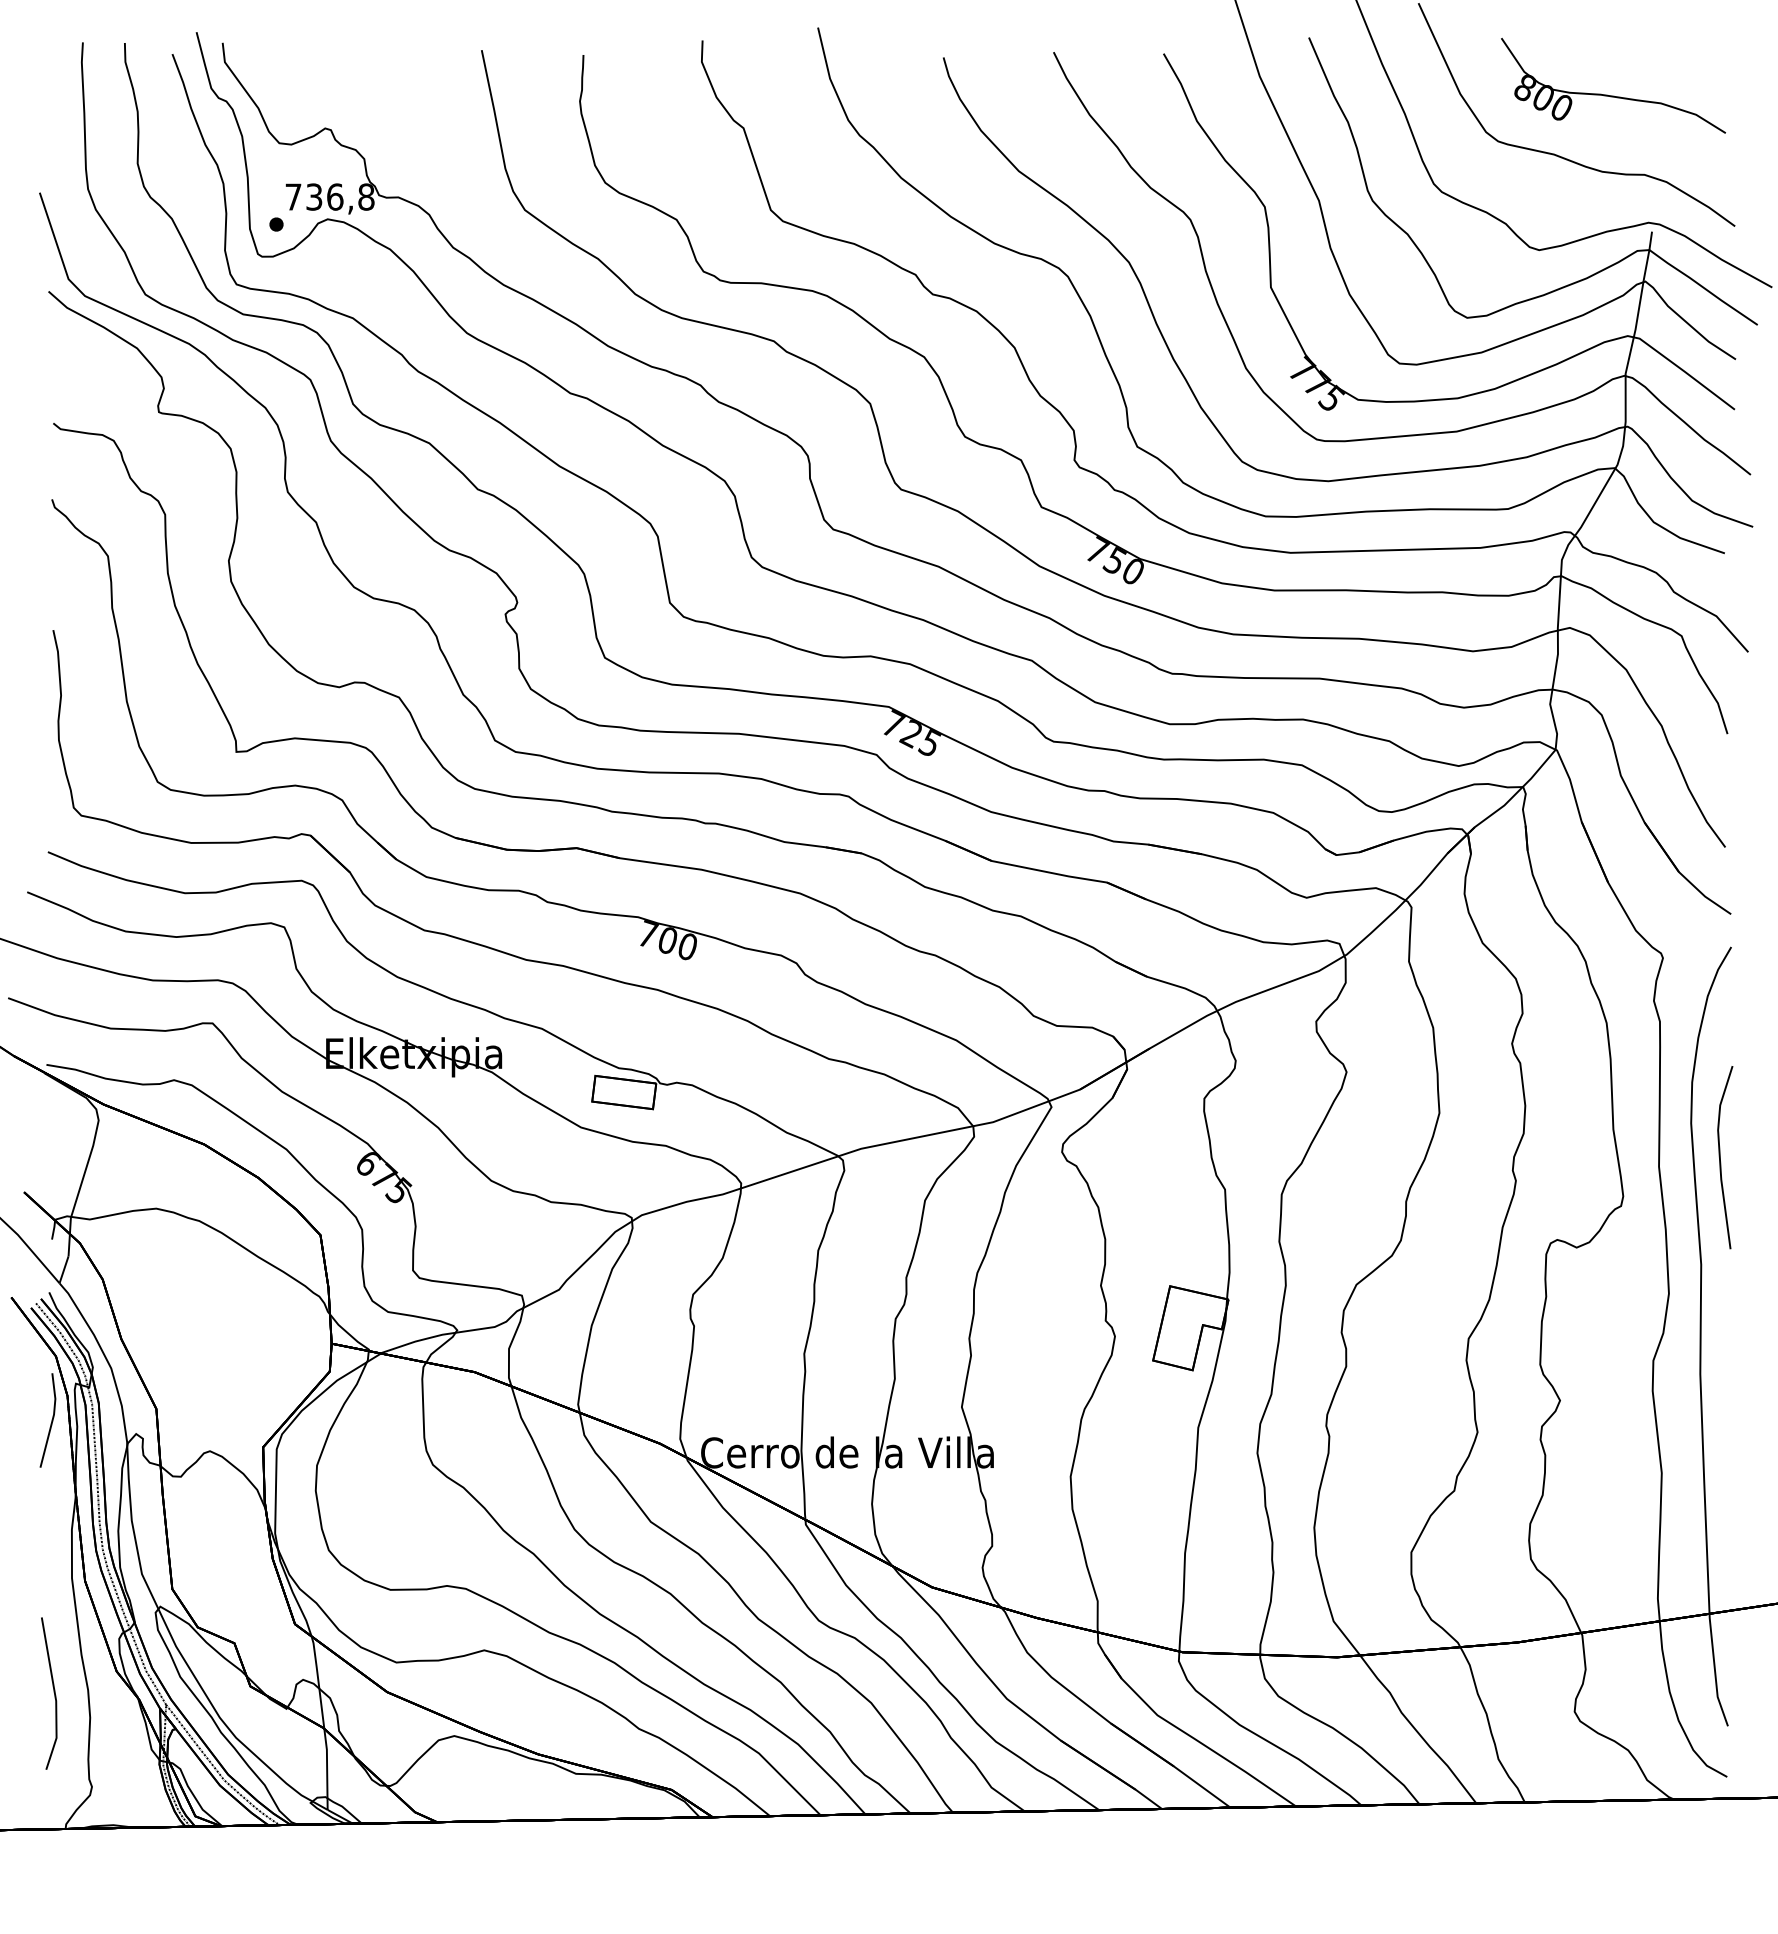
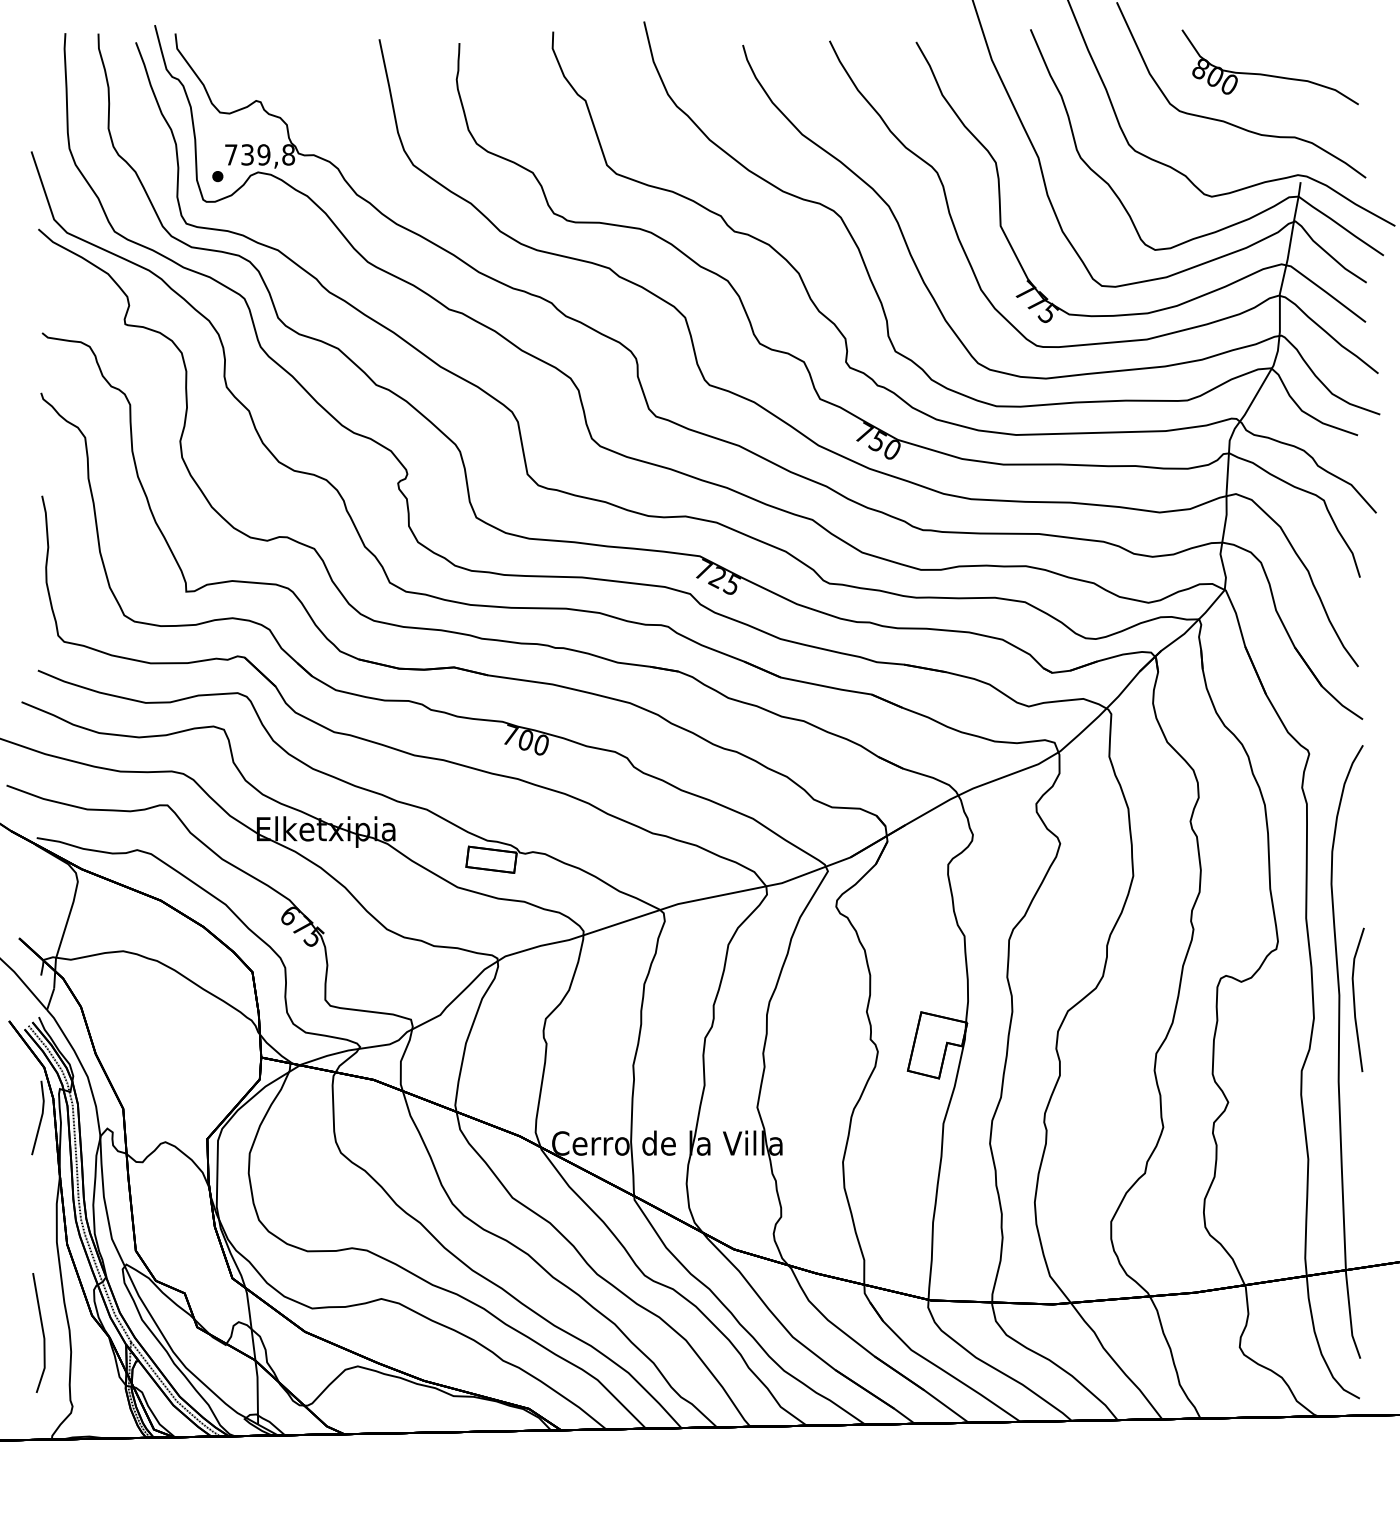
text: (335, 196) -> (264, 154), 736,8 -> 739,8
part: (1725, 1157) -> (1358, 999), moved

